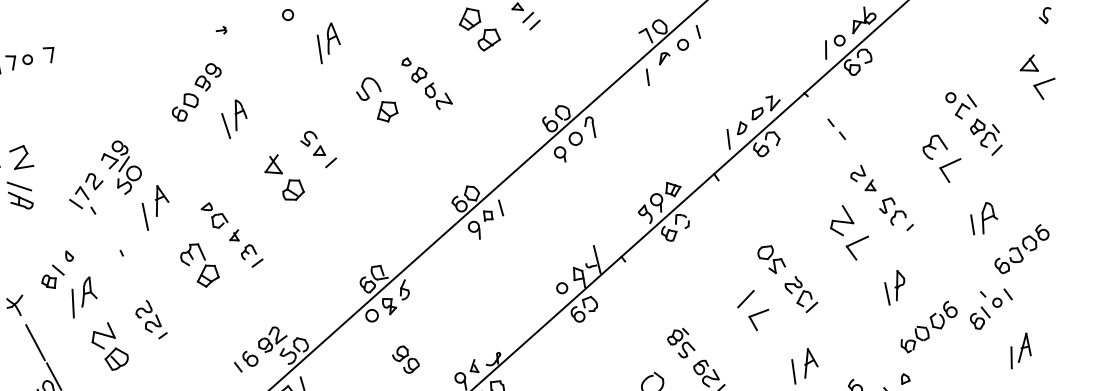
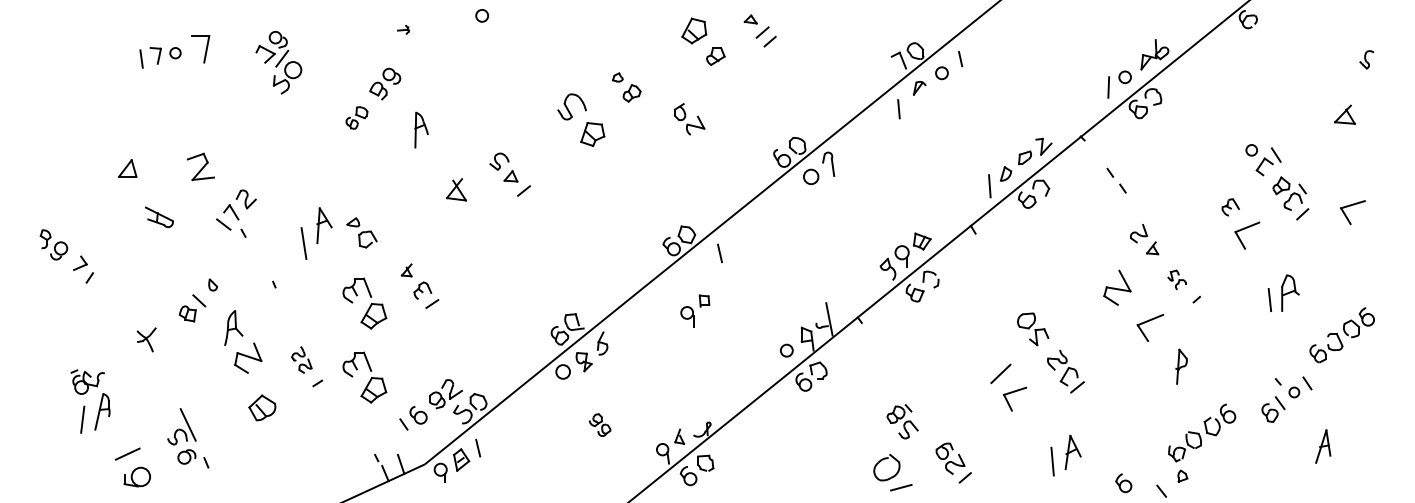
part: (489, 39) -> (715, 56), size x0.7
part: (328, 42) -> (527, 50), removed
part: (48, 54) -> (200, 48), size x1.6
part: (1043, 83) -> (1351, 206), moved
part: (438, 96) -> (689, 119), moved
part: (184, 107) -> (356, 117), size x0.7
line: (226, 125) -> (403, 141), removed
part: (935, 147) -> (1230, 207), size x0.6
part: (560, 154) -> (792, 194), removed
part: (21, 157) -> (200, 166), moved
part: (121, 167) -> (278, 62), moved
line: (19, 186) -> (158, 200), removed
part: (293, 189) -> (478, 220), removed
part: (892, 211) -> (1176, 279), size x0.6
part: (214, 215) -> (361, 232), moved
part: (480, 224) -> (695, 310), moved
part: (857, 247) -> (1150, 327), moved
part: (1021, 249) -> (1341, 335), moved
line: (887, 293) -> (1166, 375), removed
line: (73, 303) -> (214, 340), removed
part: (148, 316) -> (301, 359), size x0.7
part: (929, 326) -> (1202, 432), moved
part: (202, 328) -> (364, 377), added
part: (103, 335) -> (248, 357), moved
line: (35, 342) -> (168, 384), removed
part: (681, 343) -> (902, 421), moved
line: (1011, 357) -> (1307, 457), removed
part: (405, 359) -> (599, 424), size x0.7

